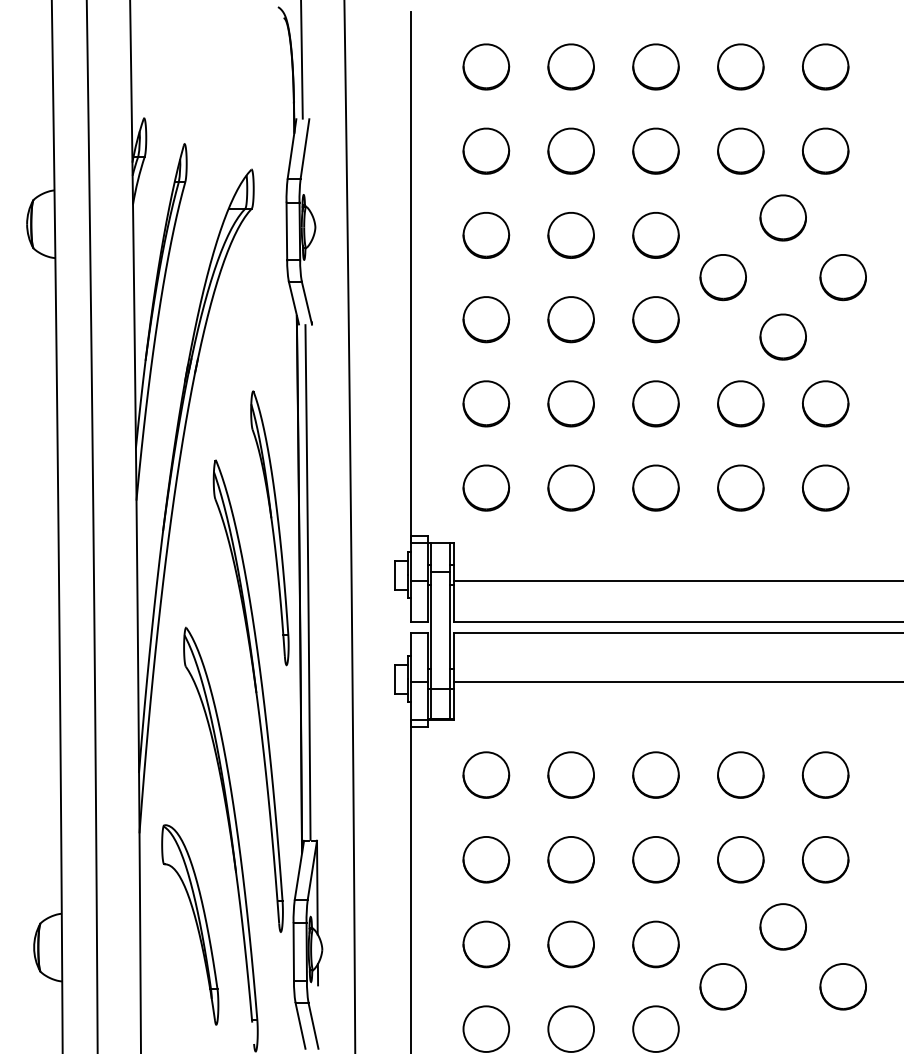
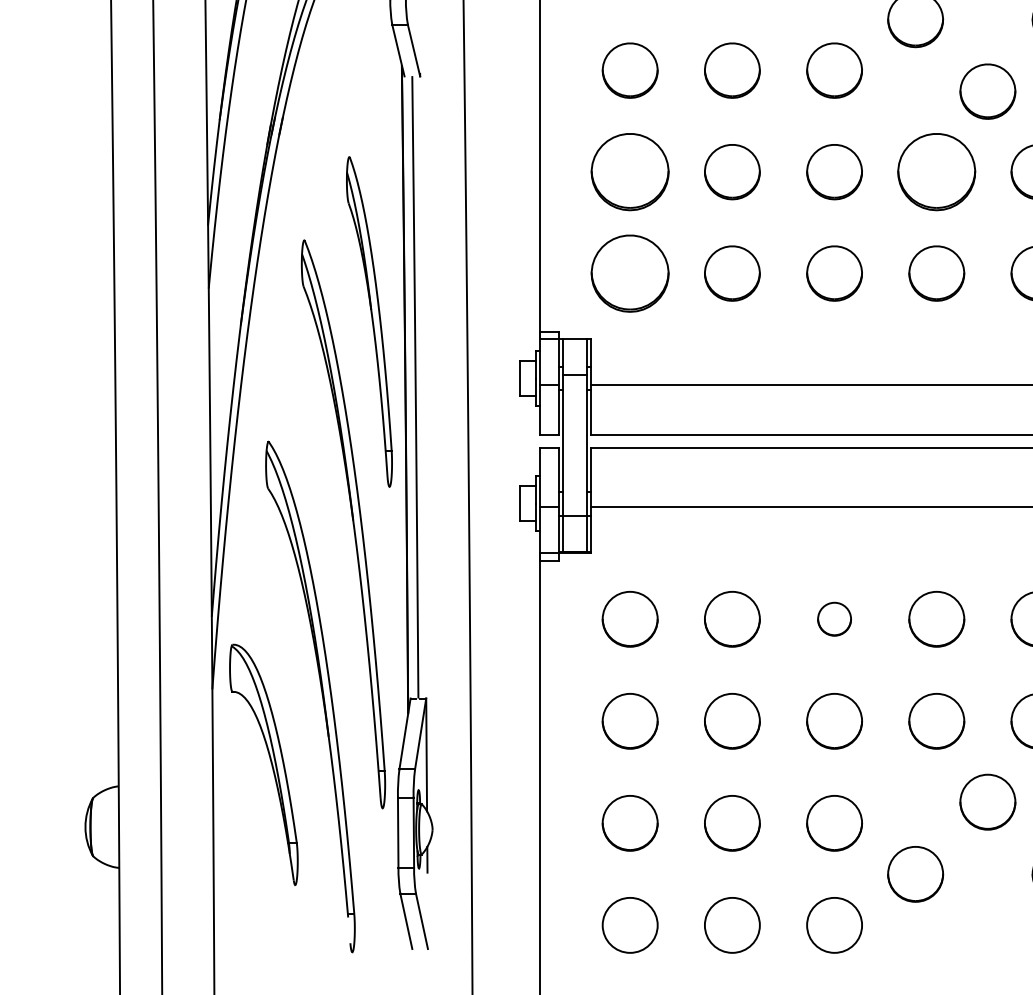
part: (486, 403) -> (630, 171), size x1.4
part: (740, 403) -> (936, 171), size x1.4
part: (486, 487) -> (630, 272), size x1.4
circle: (655, 774) -> (833, 618), size x0.6
part: (190, 924) -> (264, 764), moved

